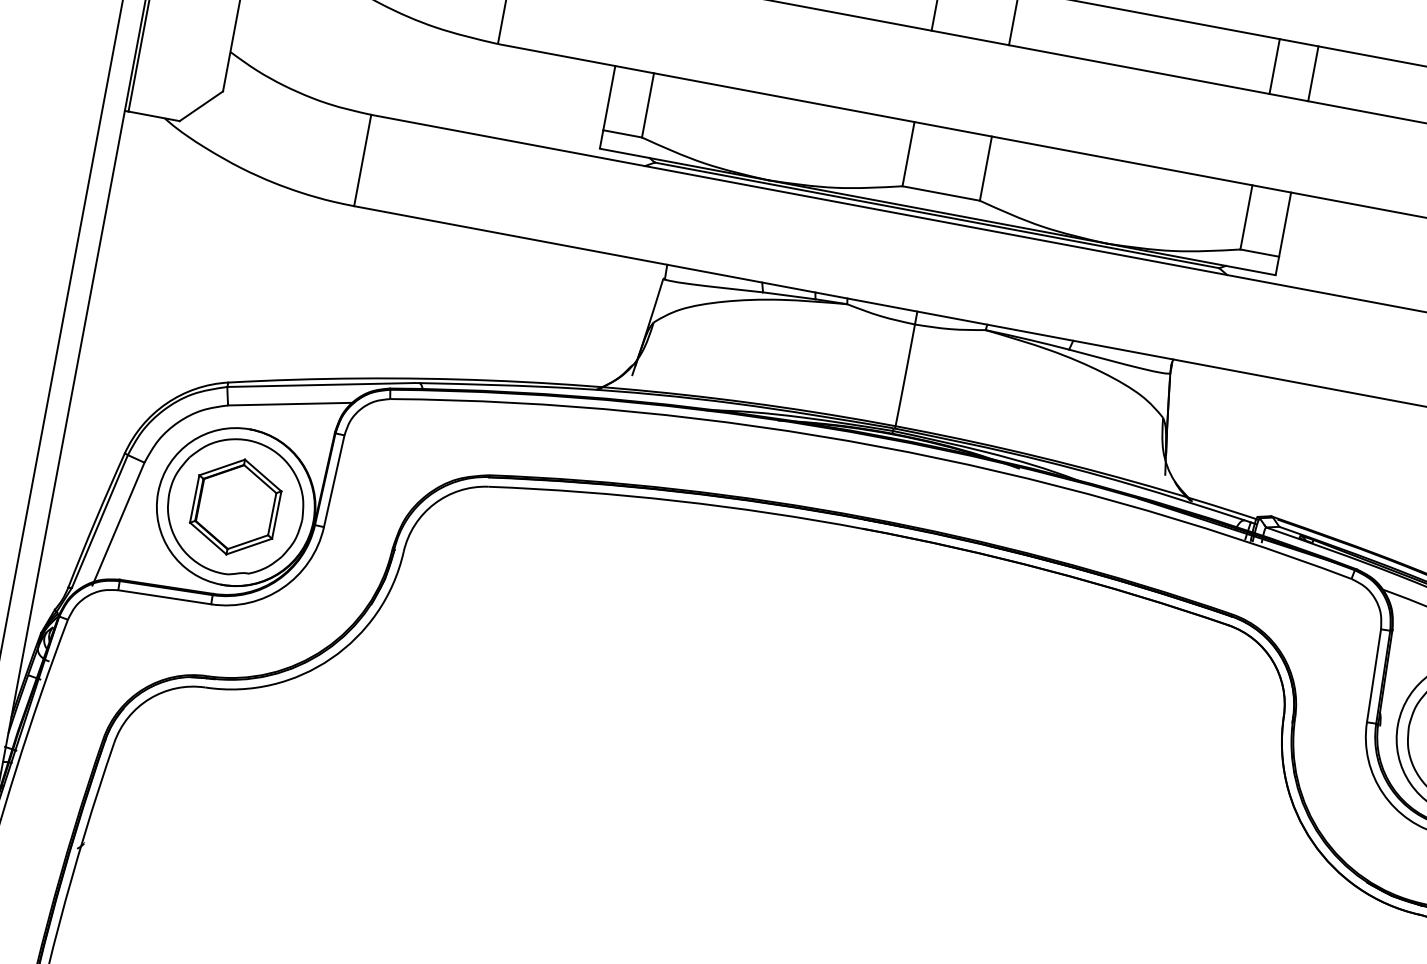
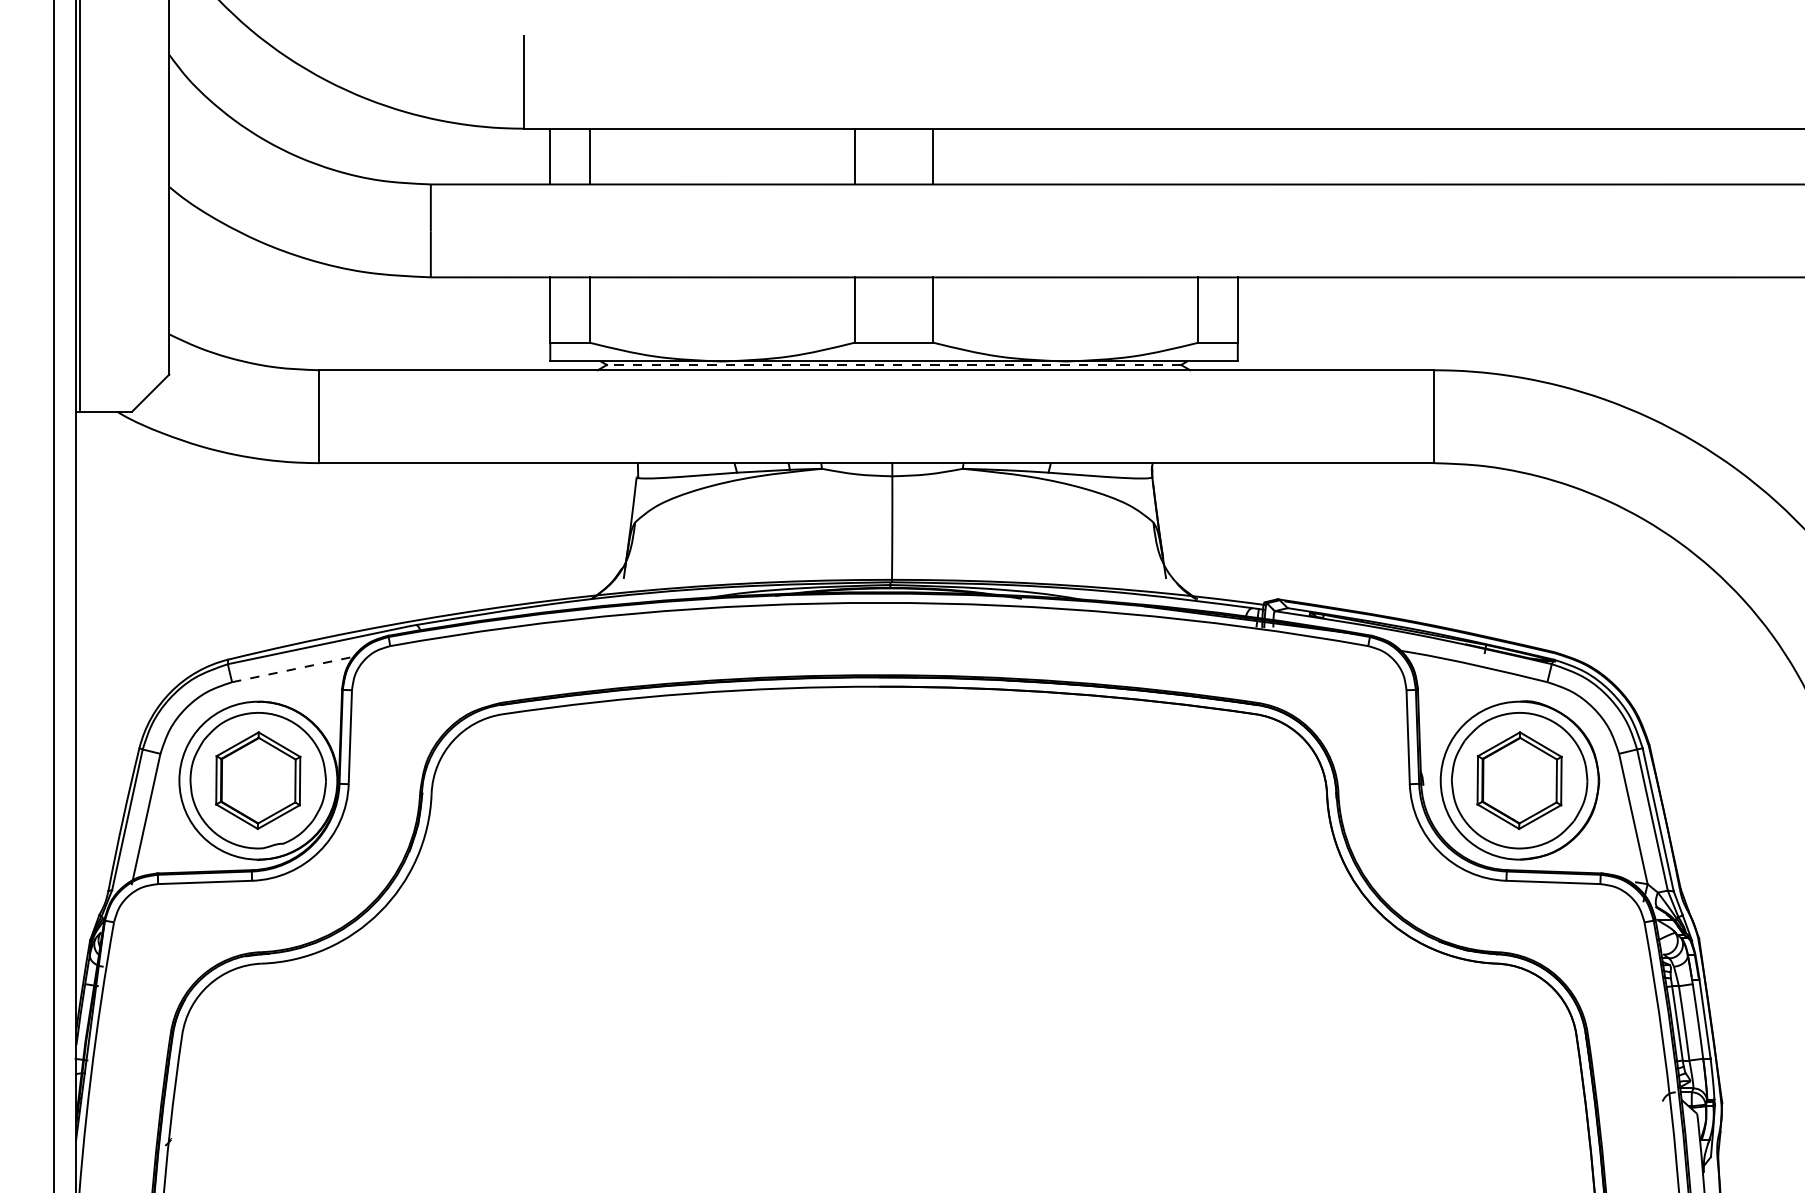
line: (1274, 66) -> (1198, 156), removed
line: (1313, 73) -> (1237, 156), removed
line: (936, 215) -> (893, 365), solid -> dashed
line: (290, 404) -> (293, 669), solid -> dashed

